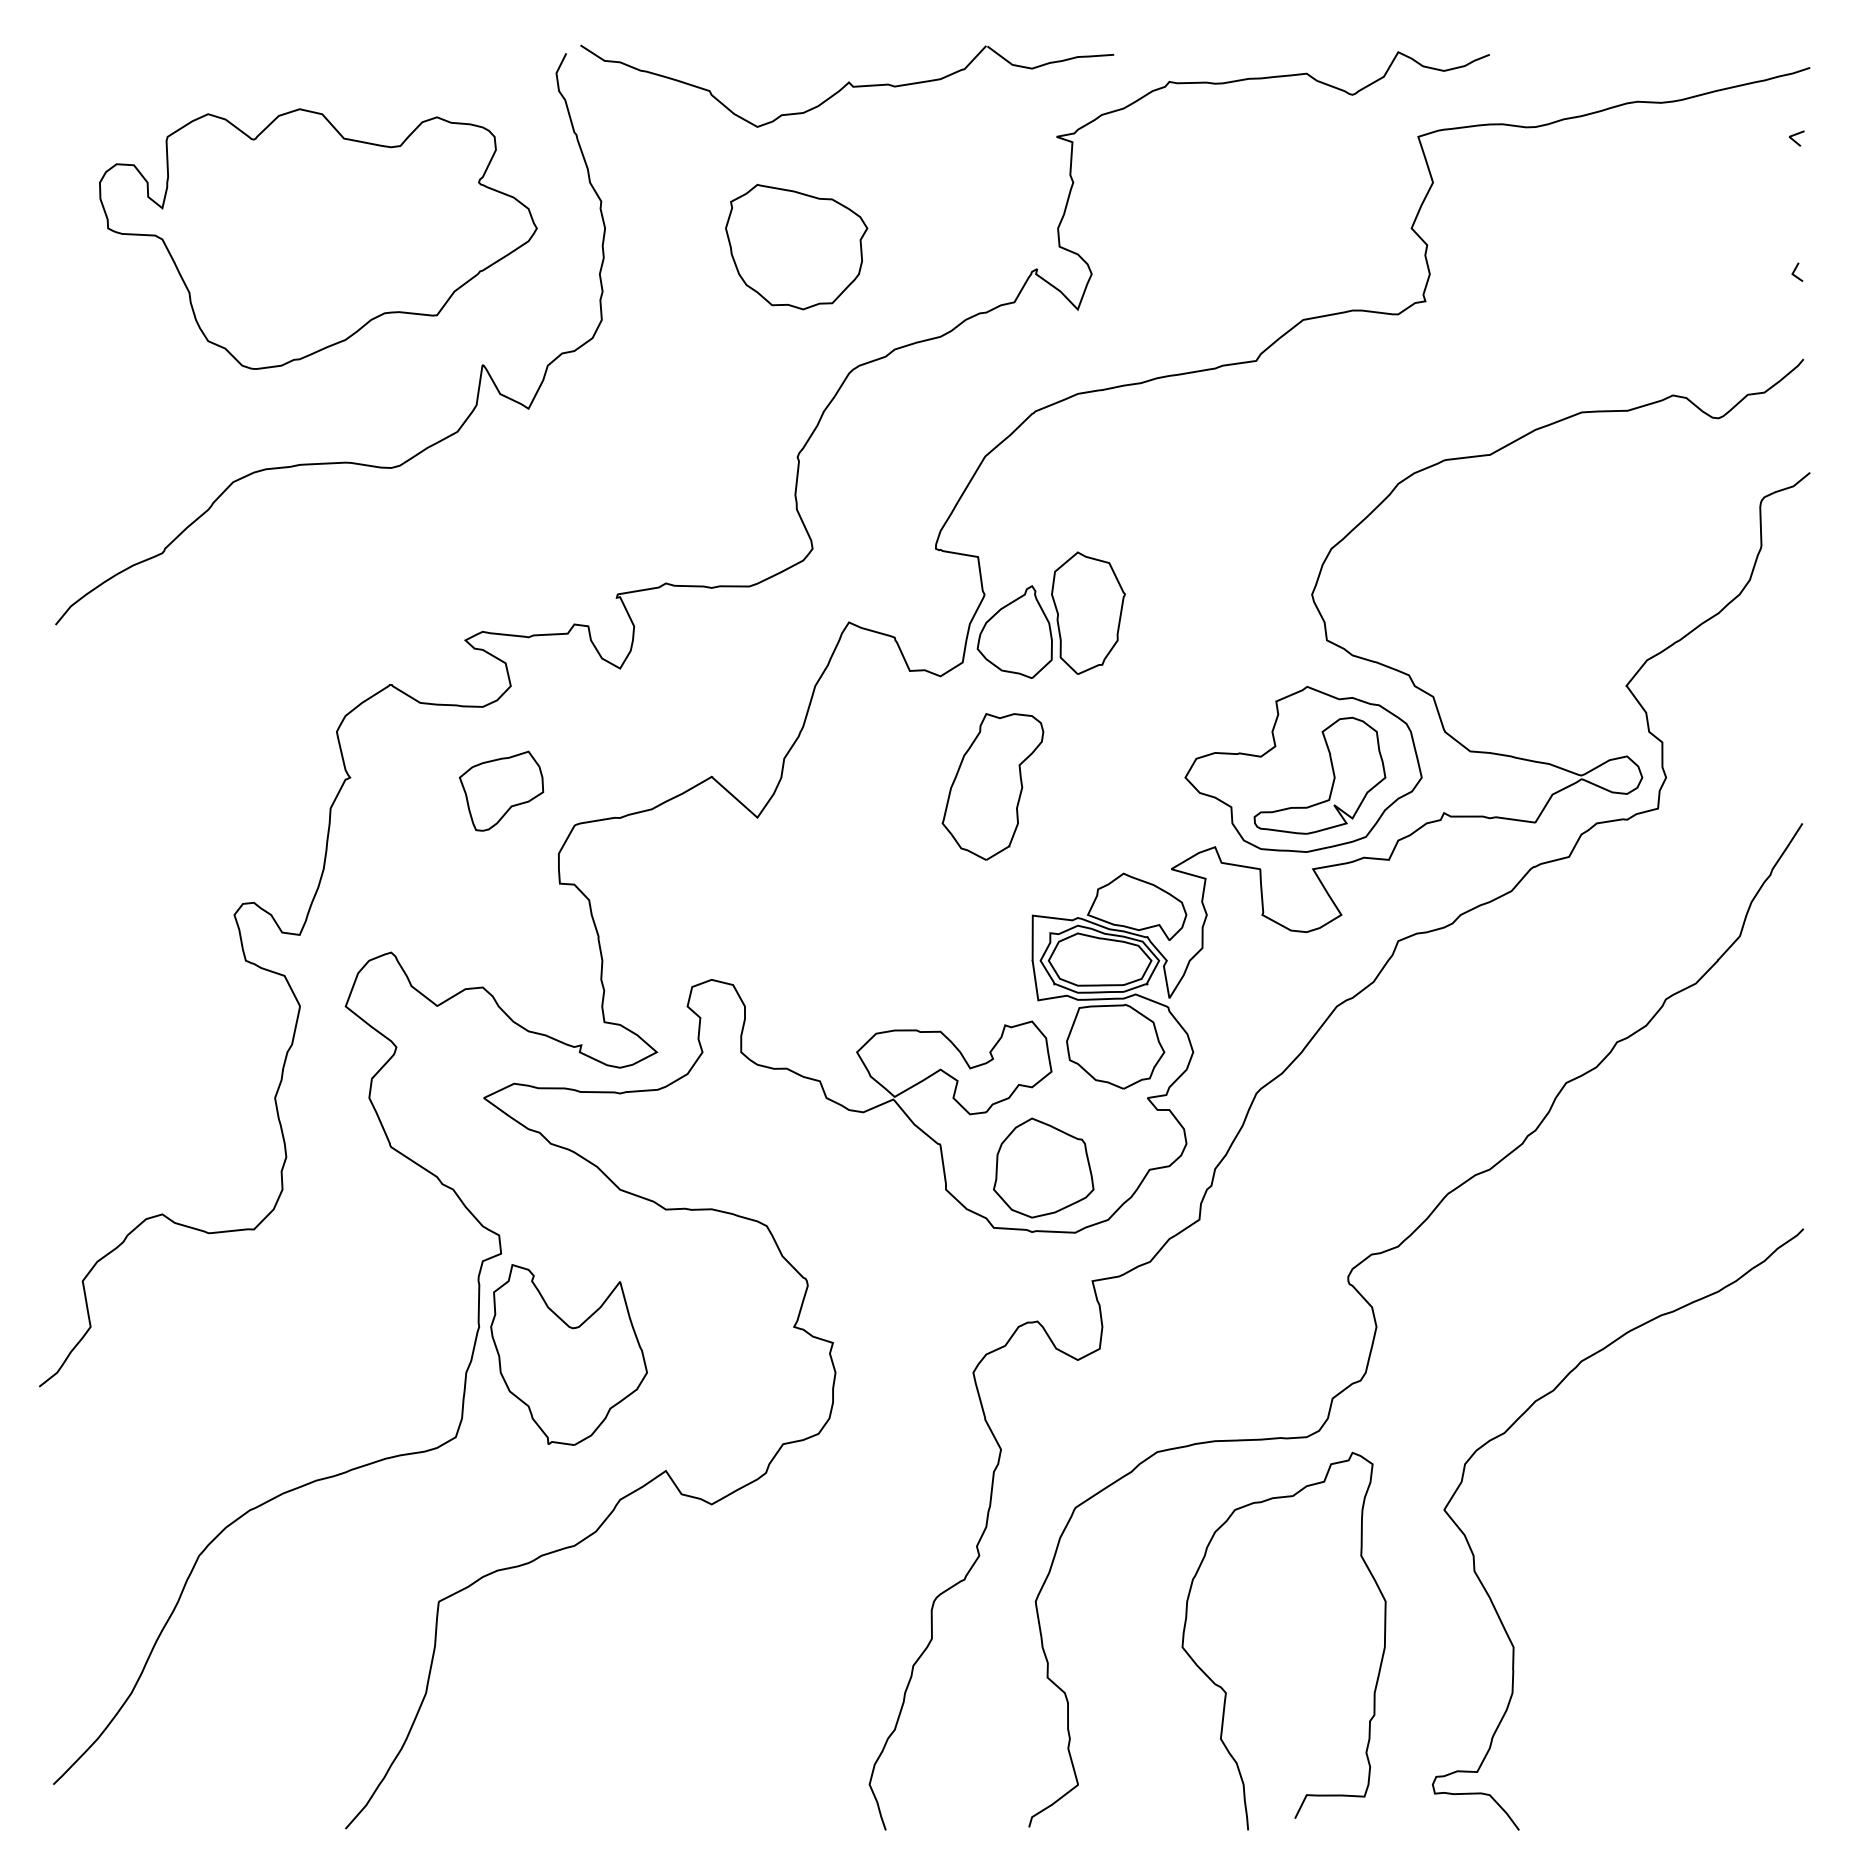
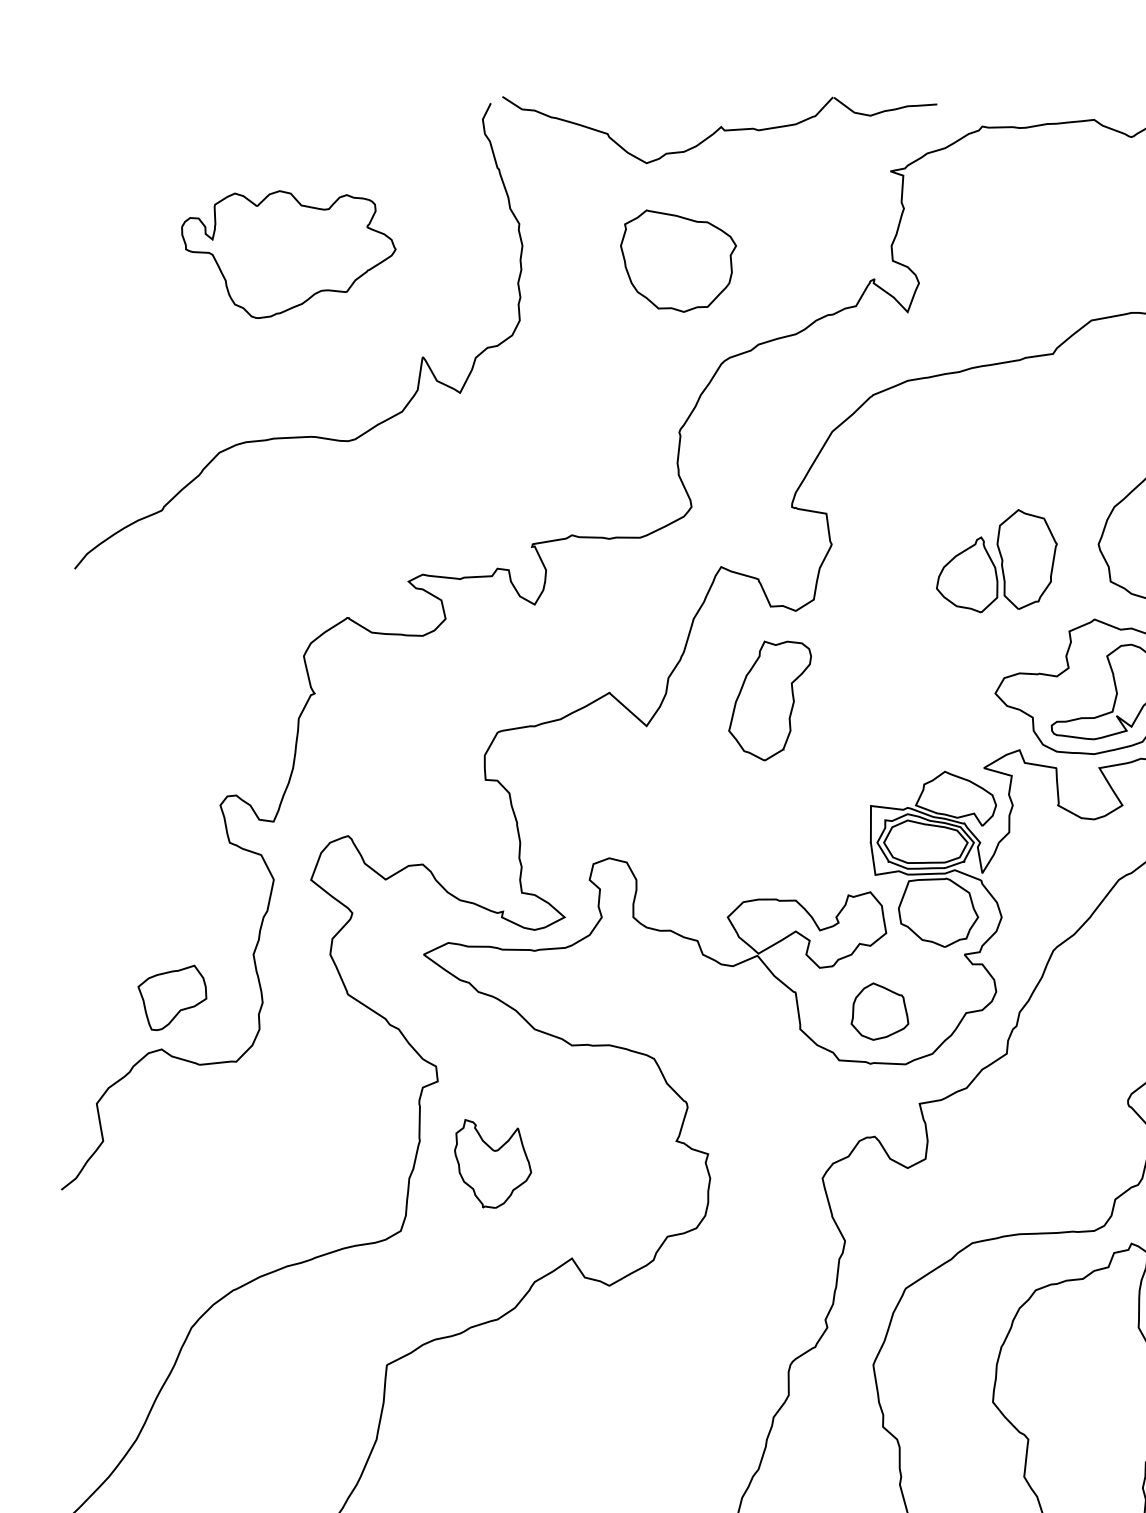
part: (318, 238) -> (288, 254), size x0.6
part: (1050, 614) -> (996, 560), moved
part: (992, 786) -> (769, 700), moved
part: (501, 790) -> (172, 997), moved
part: (1043, 1167) -> (879, 1011), size x0.7
part: (568, 1354) -> (492, 1163), size x0.6

